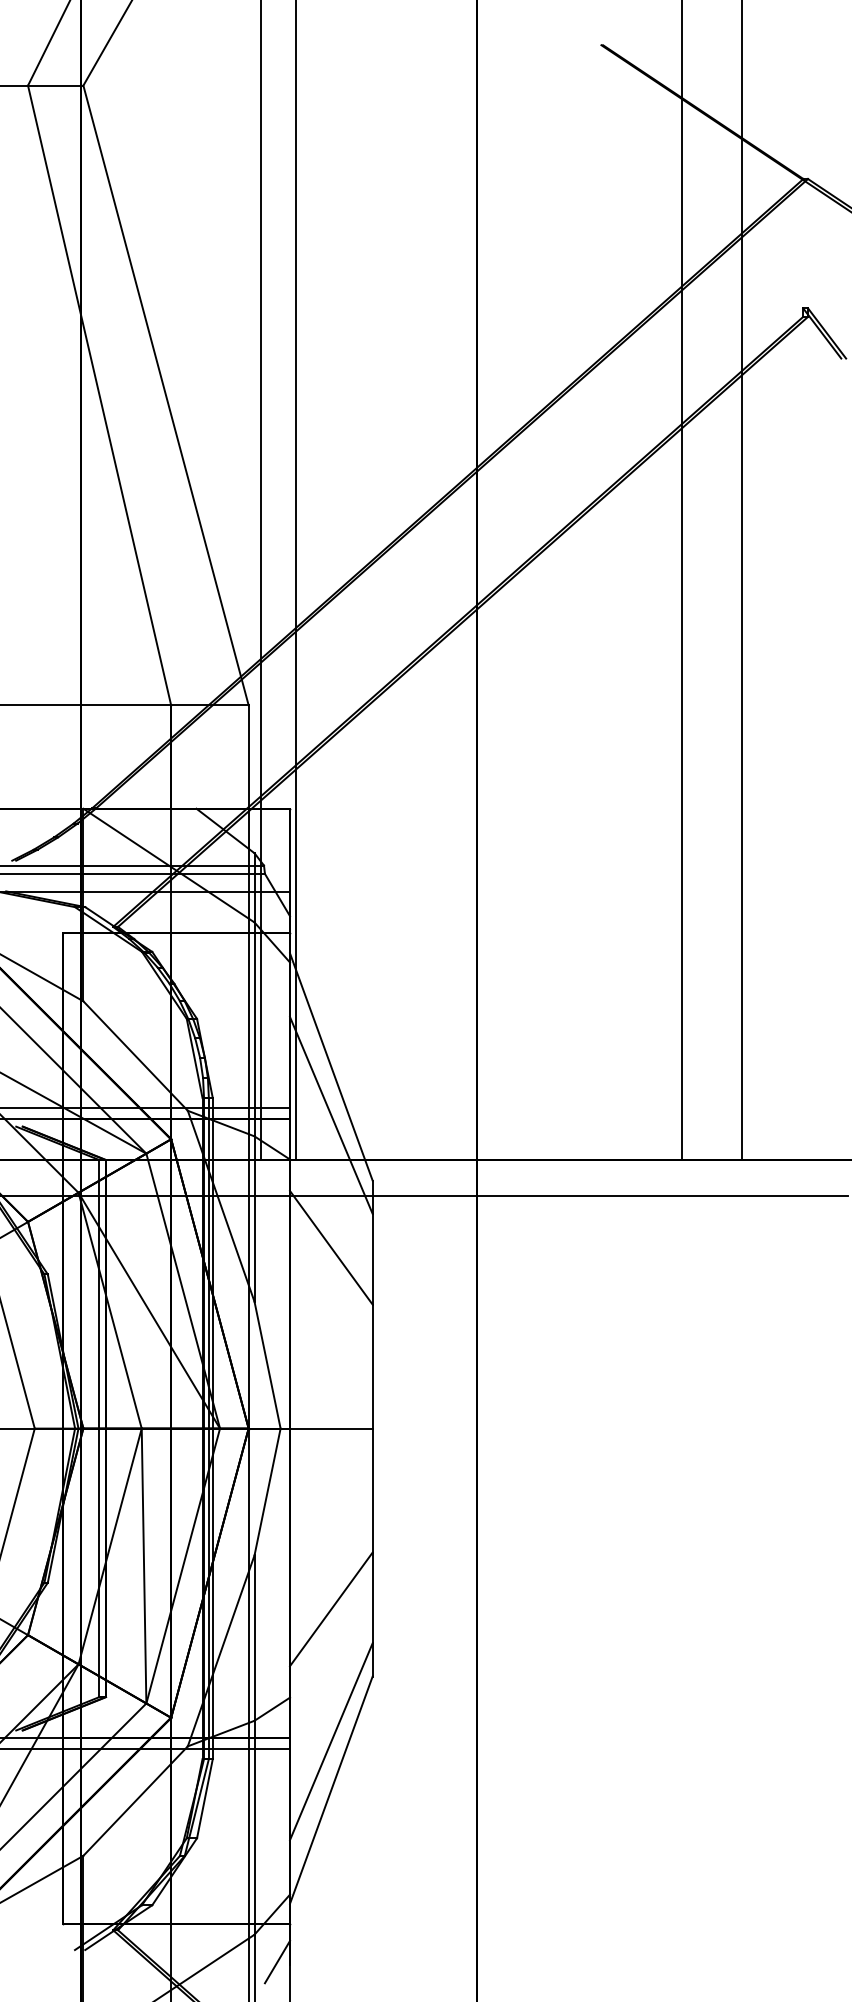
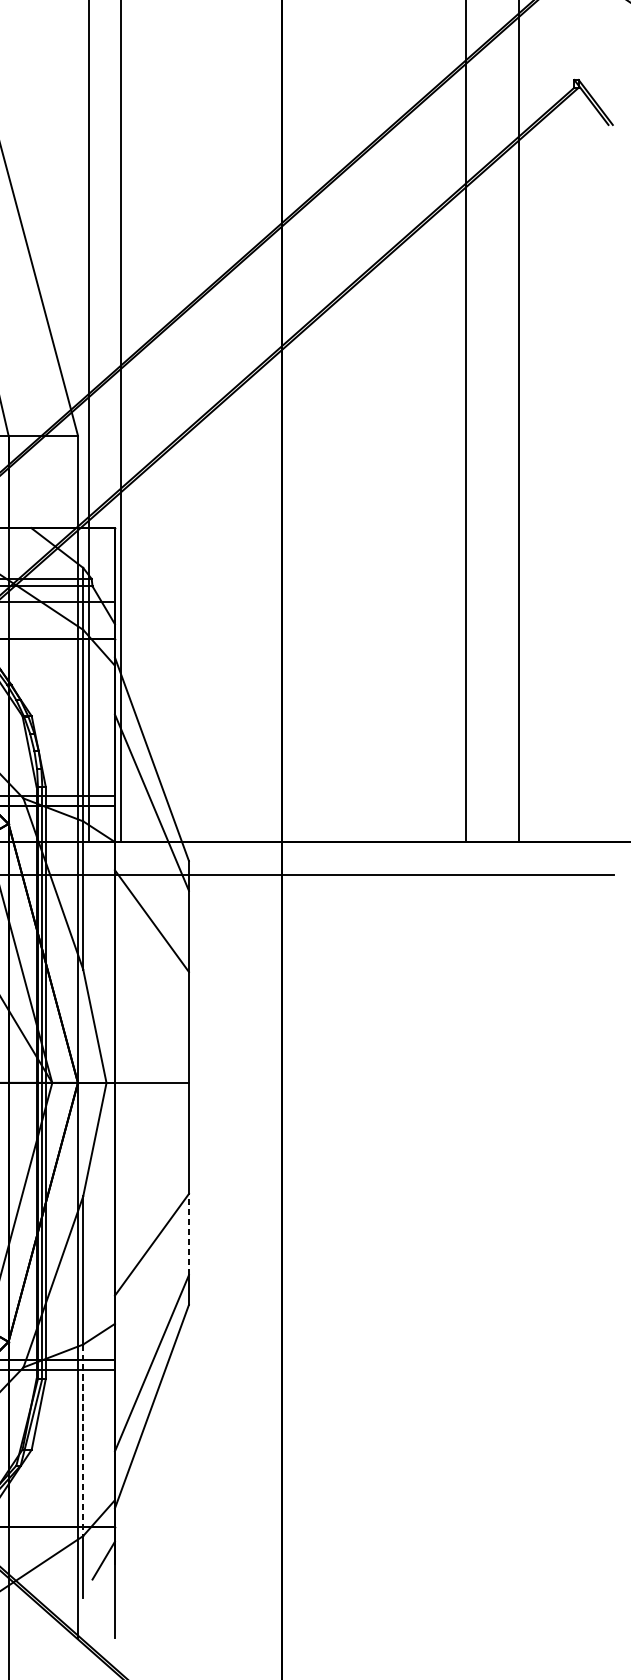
line: (372, 1597) -> (188, 1234), solid -> dashed
line: (254, 1827) -> (83, 1440), solid -> dashed

